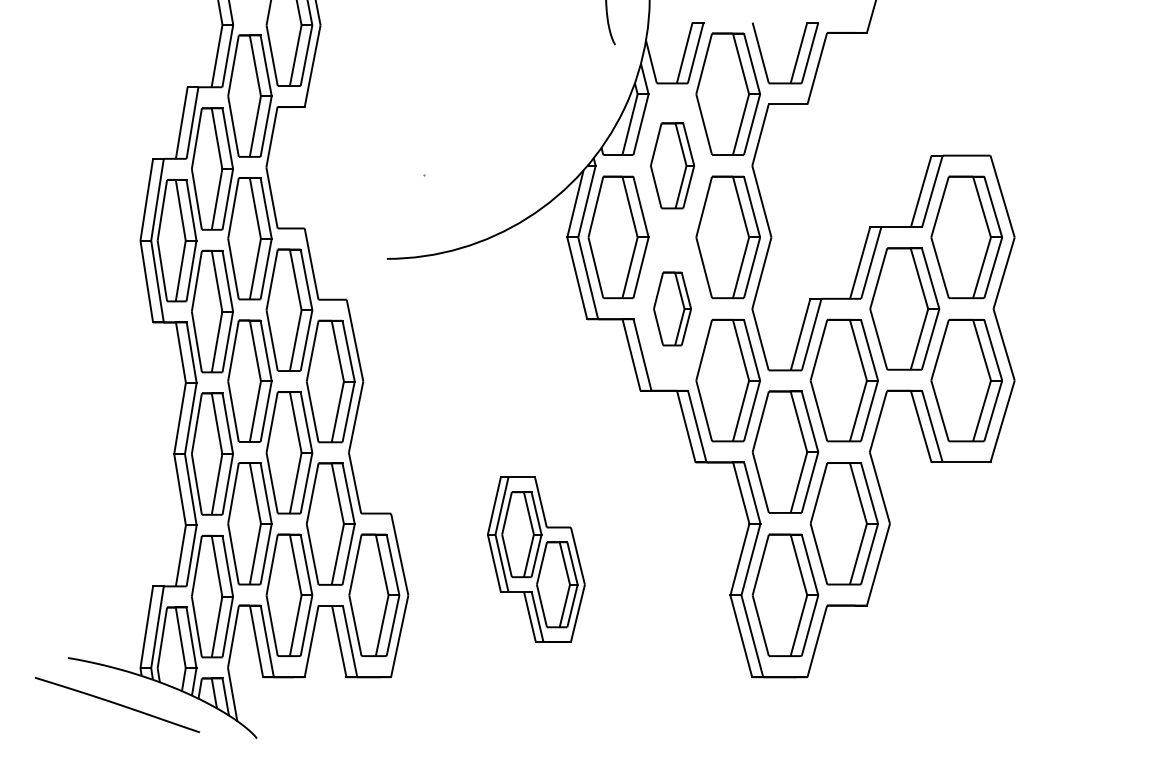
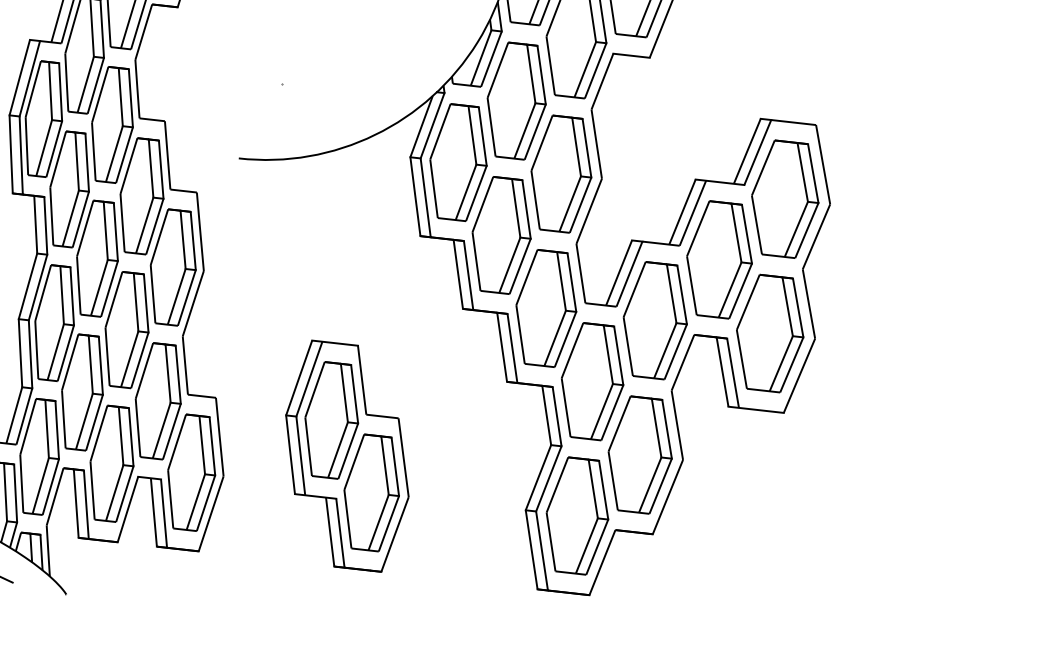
part: (672, 165) -> (516, 100), size x1.43
part: (672, 308) -> (501, 235), size x1.67
part: (536, 559) -> (347, 456), size x1.43

